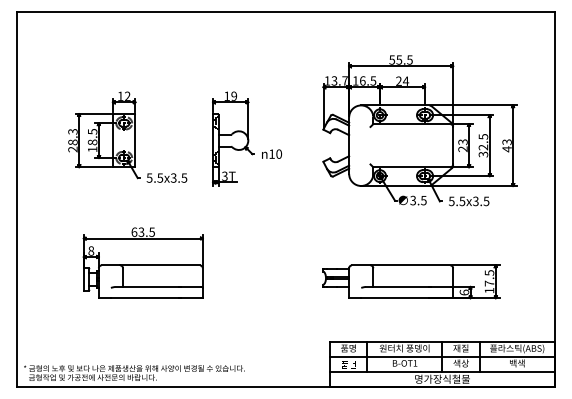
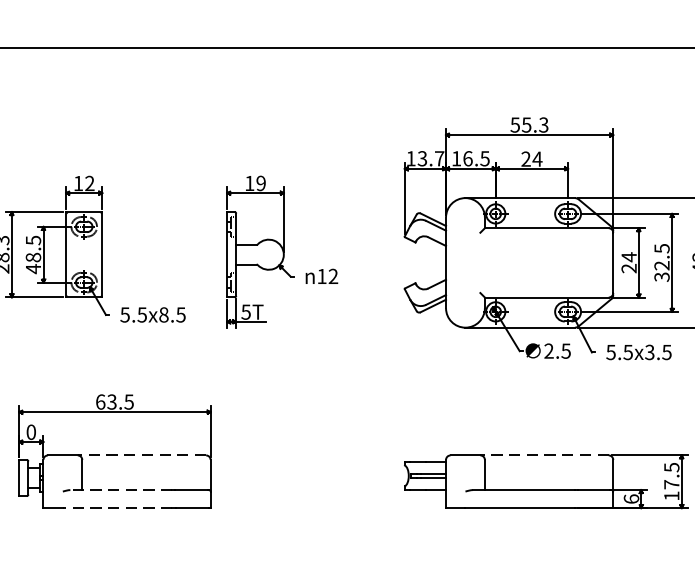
text: (409, 59) -> (543, 124), 55.5 -> 55.3
text: (462, 142) -> (628, 257), 23 -> 24
text: (92, 149) -> (33, 268), 18.5 -> 48.5
text: (279, 153) -> (334, 275), 10 -> 12
text: (224, 175) -> (245, 310), 3T -> 5T
text: (173, 177) -> (163, 314), 5.5x3.5 -> 5.5x8.5
text: (413, 201) -> (549, 352), 3.5 -> 2.5
text: (91, 251) -> (31, 433), 8 -> 0
line: (160, 265) -> (142, 455), solid -> dashed
line: (410, 265) -> (544, 455), solid -> dashed
line: (147, 286) -> (121, 489), solid -> dashed
line: (144, 298) -> (116, 508), solid -> dashed

